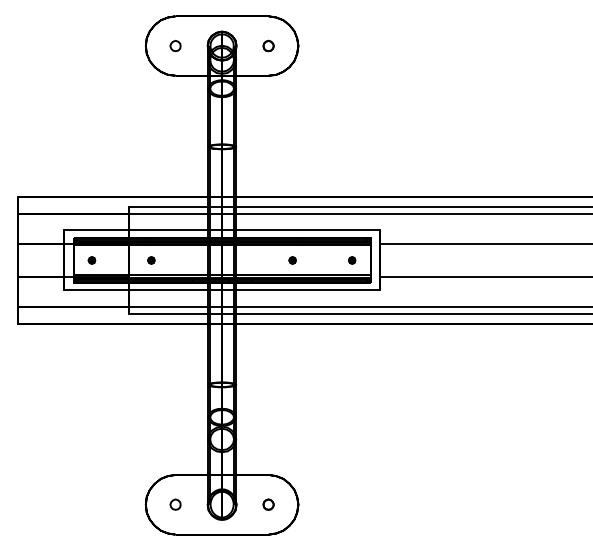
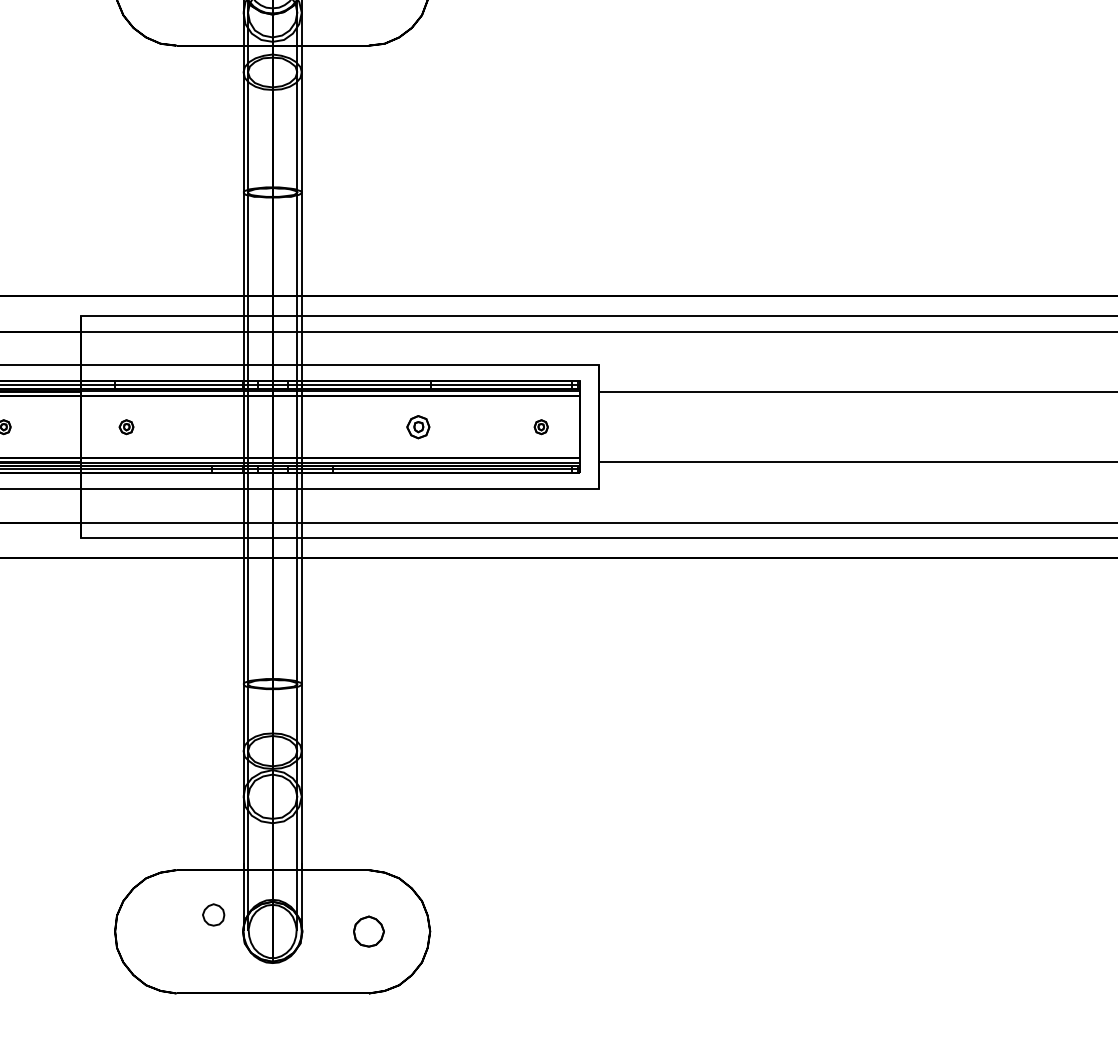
part: (292, 260) -> (418, 427), size x1.6
part: (175, 504) -> (213, 914), moved
part: (268, 504) -> (368, 931), size x1.4

